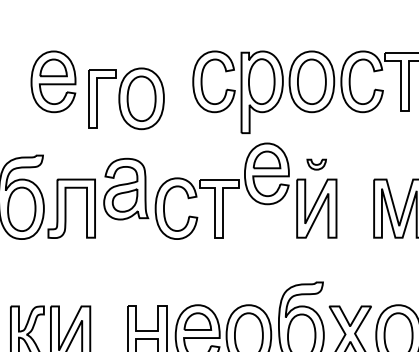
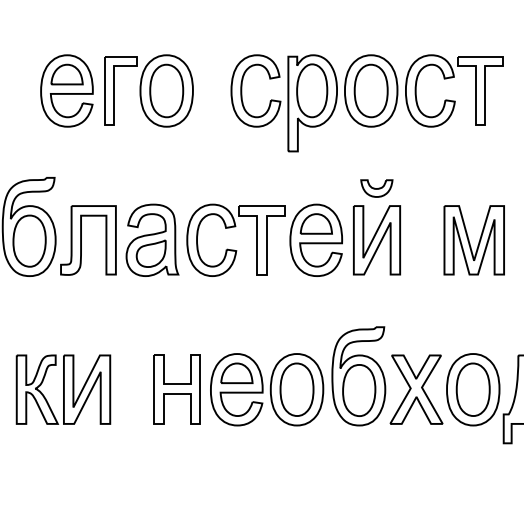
part: (126, 98) -> (148, 90), moved
part: (316, 164) -> (376, 188), size x1.43
part: (267, 173) -> (316, 239), moved
part: (126, 188) -> (152, 239), moved

